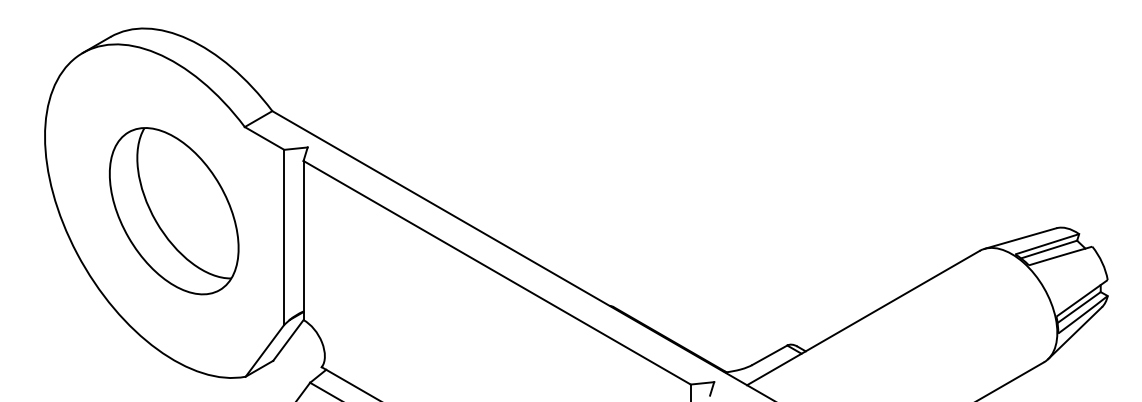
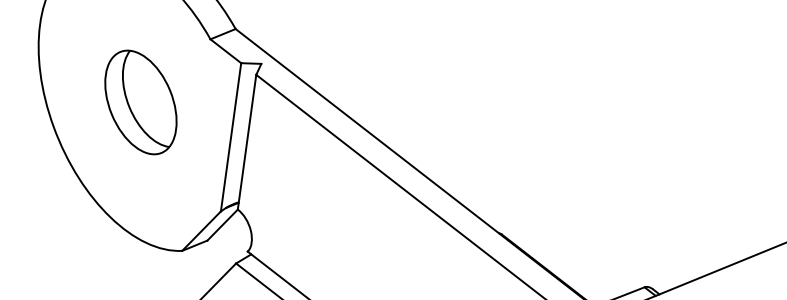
part: (174, 211) -> (141, 102), size x0.7

